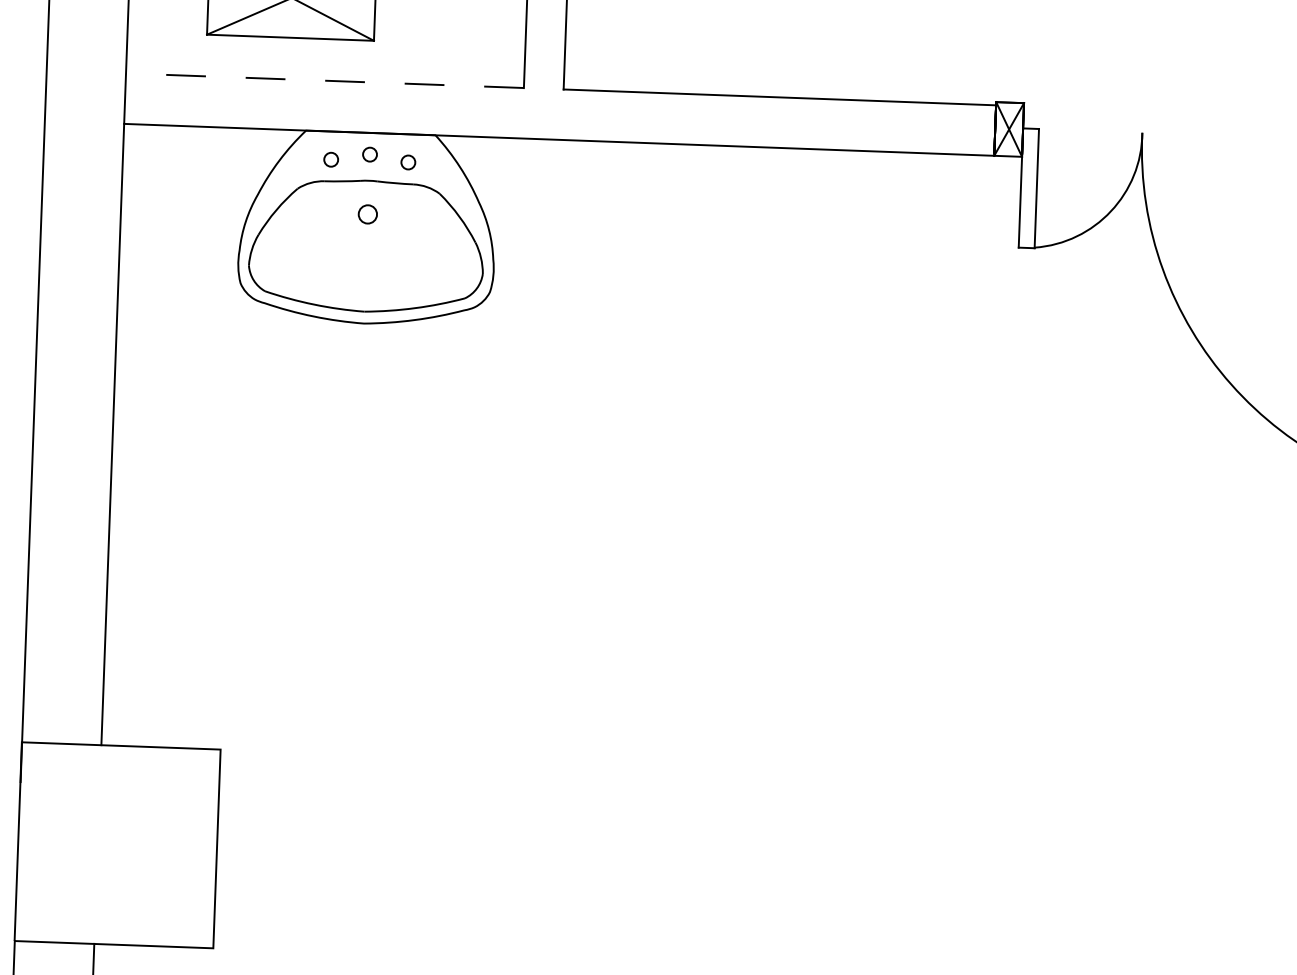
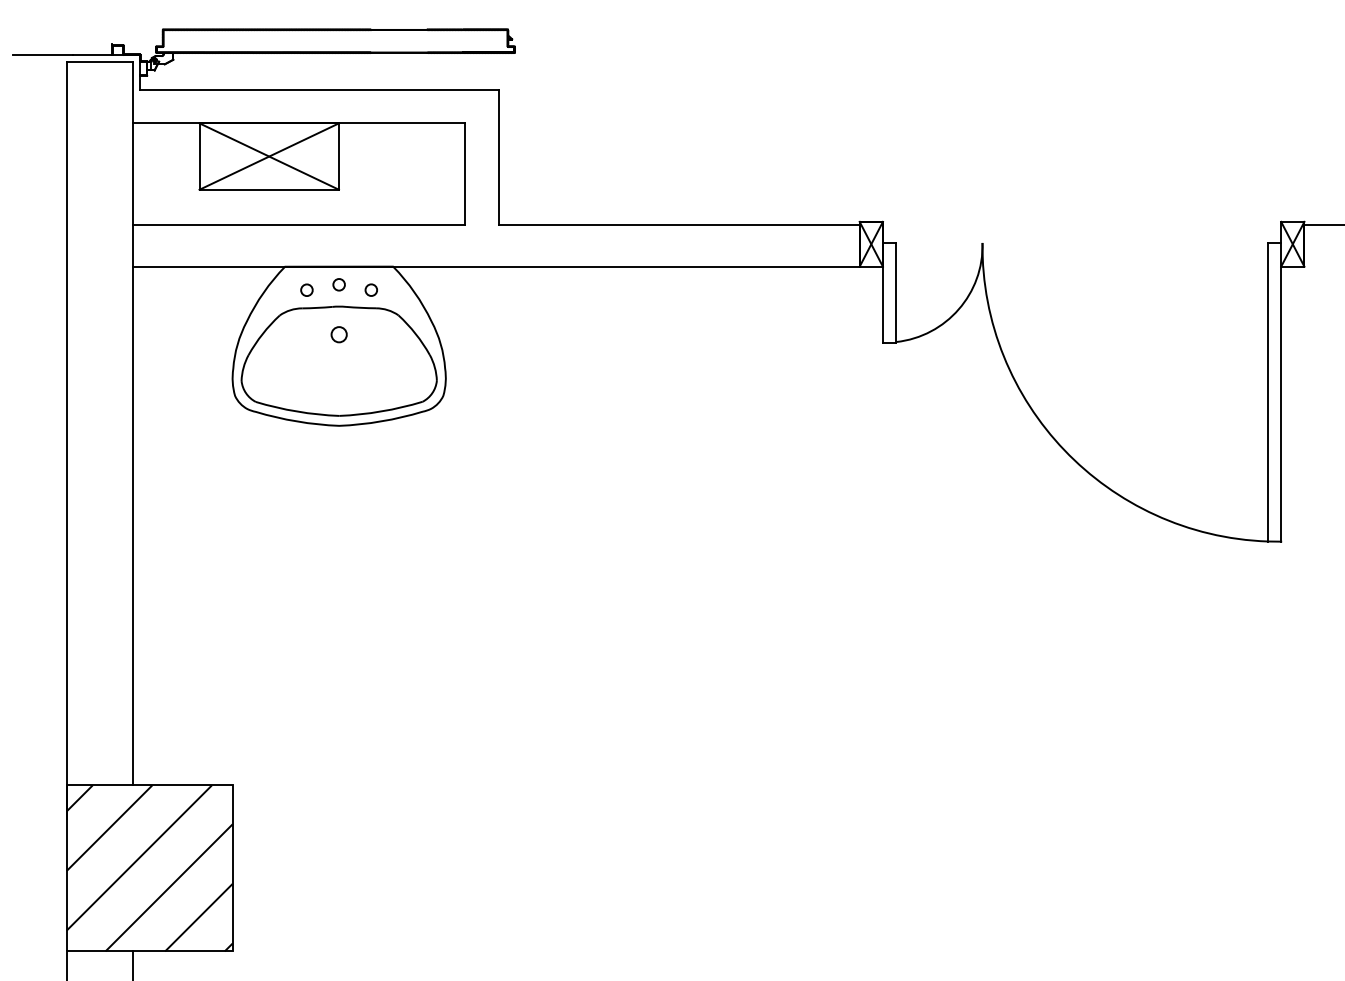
line: (323, 80) -> (298, 224), dashed -> solid
hatch: (117, 845) -> (149, 868), added

